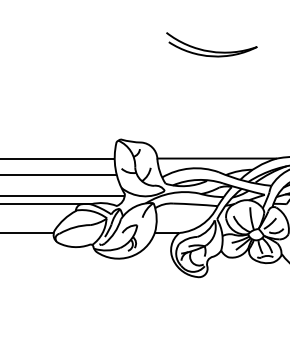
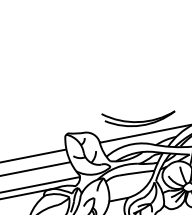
part: (211, 44) -> (138, 116), moved

